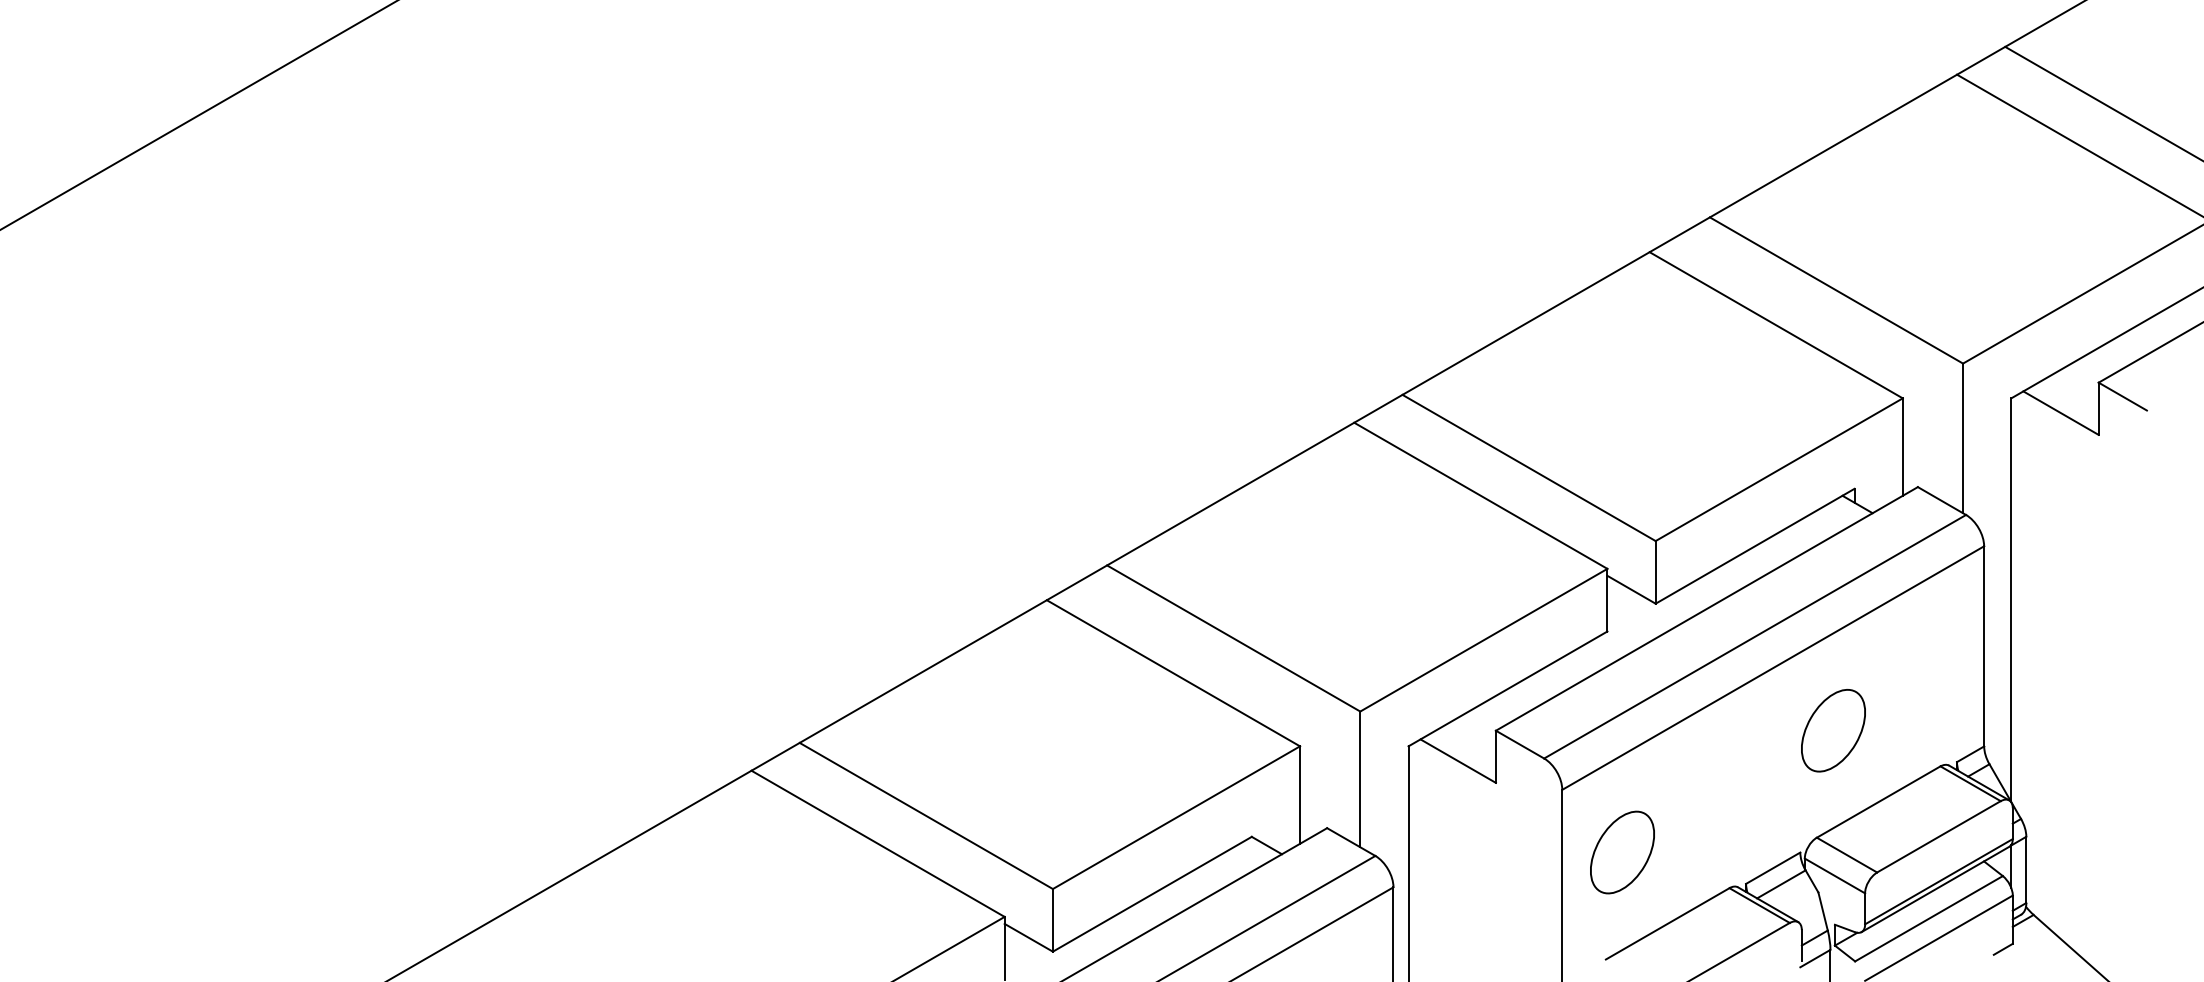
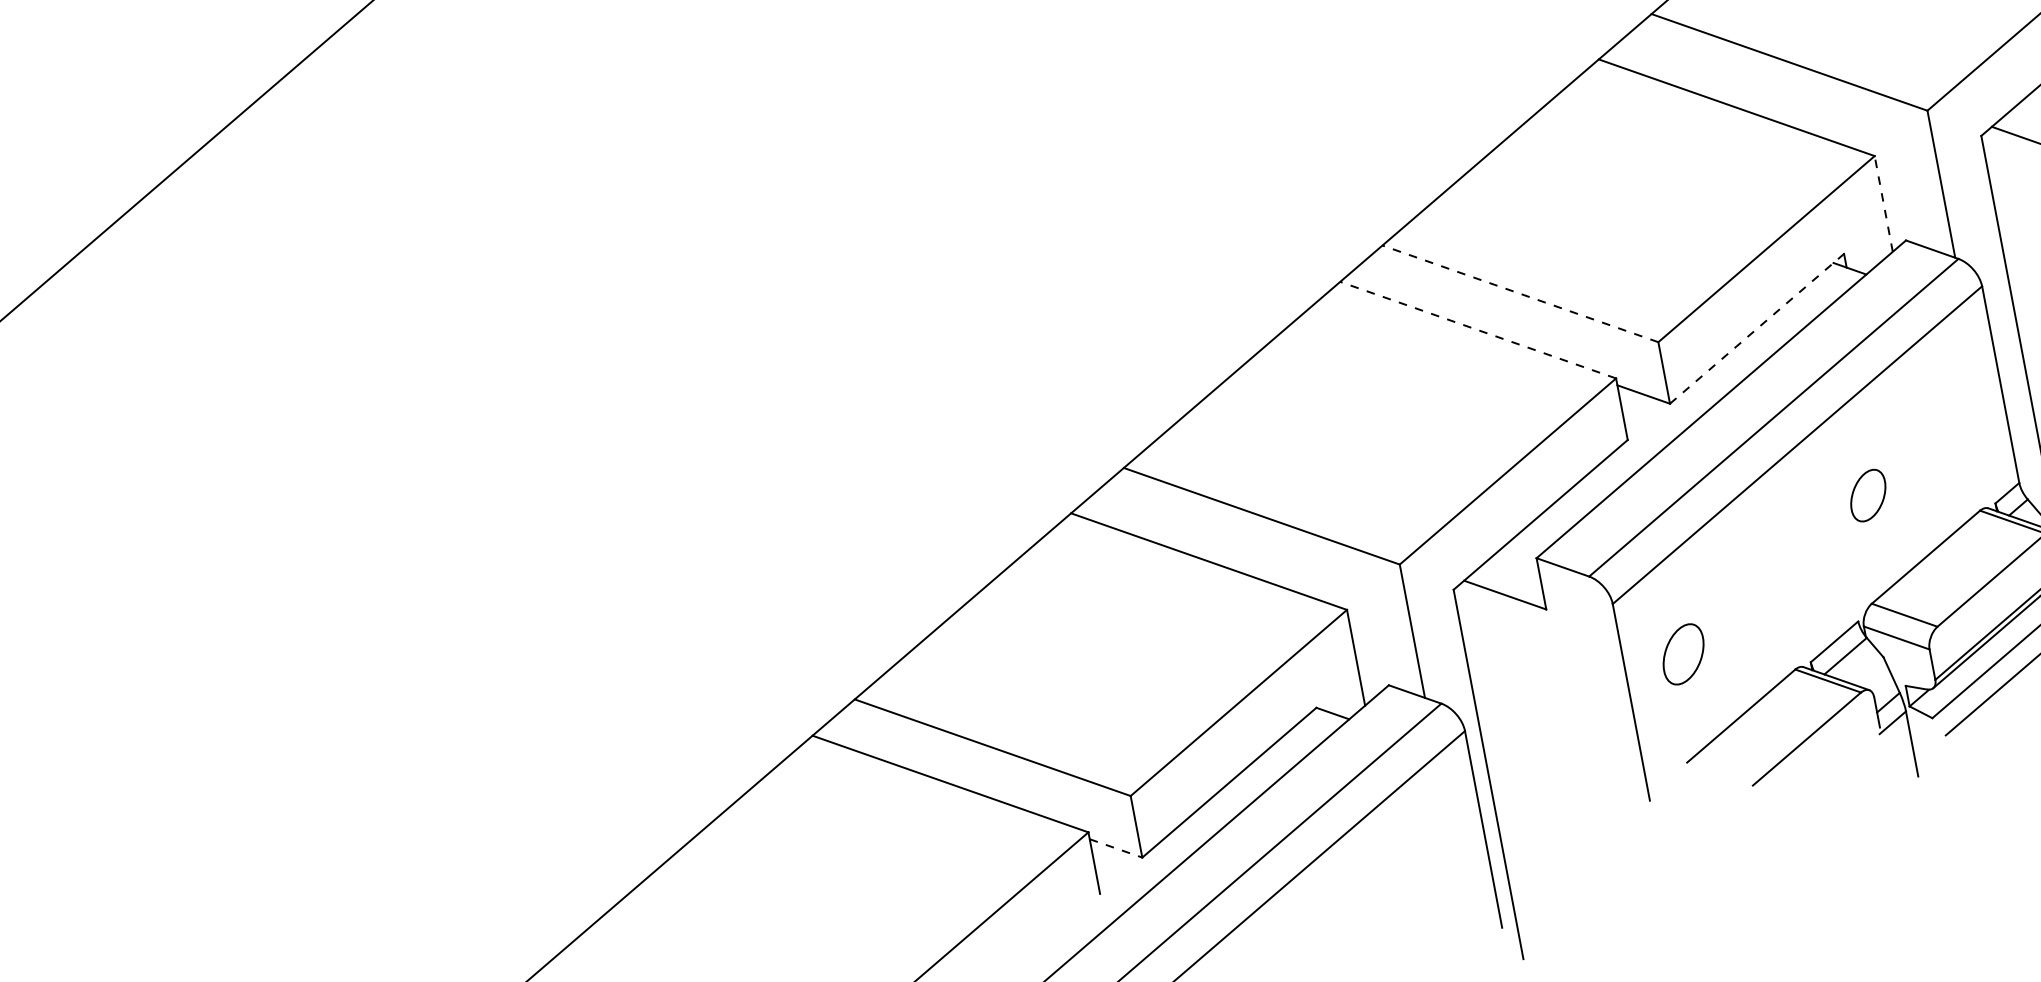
line: (1902, 447) -> (1883, 204), solid -> dashed
line: (1528, 467) -> (1519, 293), solid -> dashed
line: (1480, 495) -> (1477, 329), solid -> dashed
line: (1755, 546) -> (1757, 328), solid -> dashed
part: (1833, 730) -> (1868, 495), size x0.6
part: (1622, 852) -> (1683, 654), size x0.7
line: (1028, 937) -> (1115, 848), solid -> dashed

